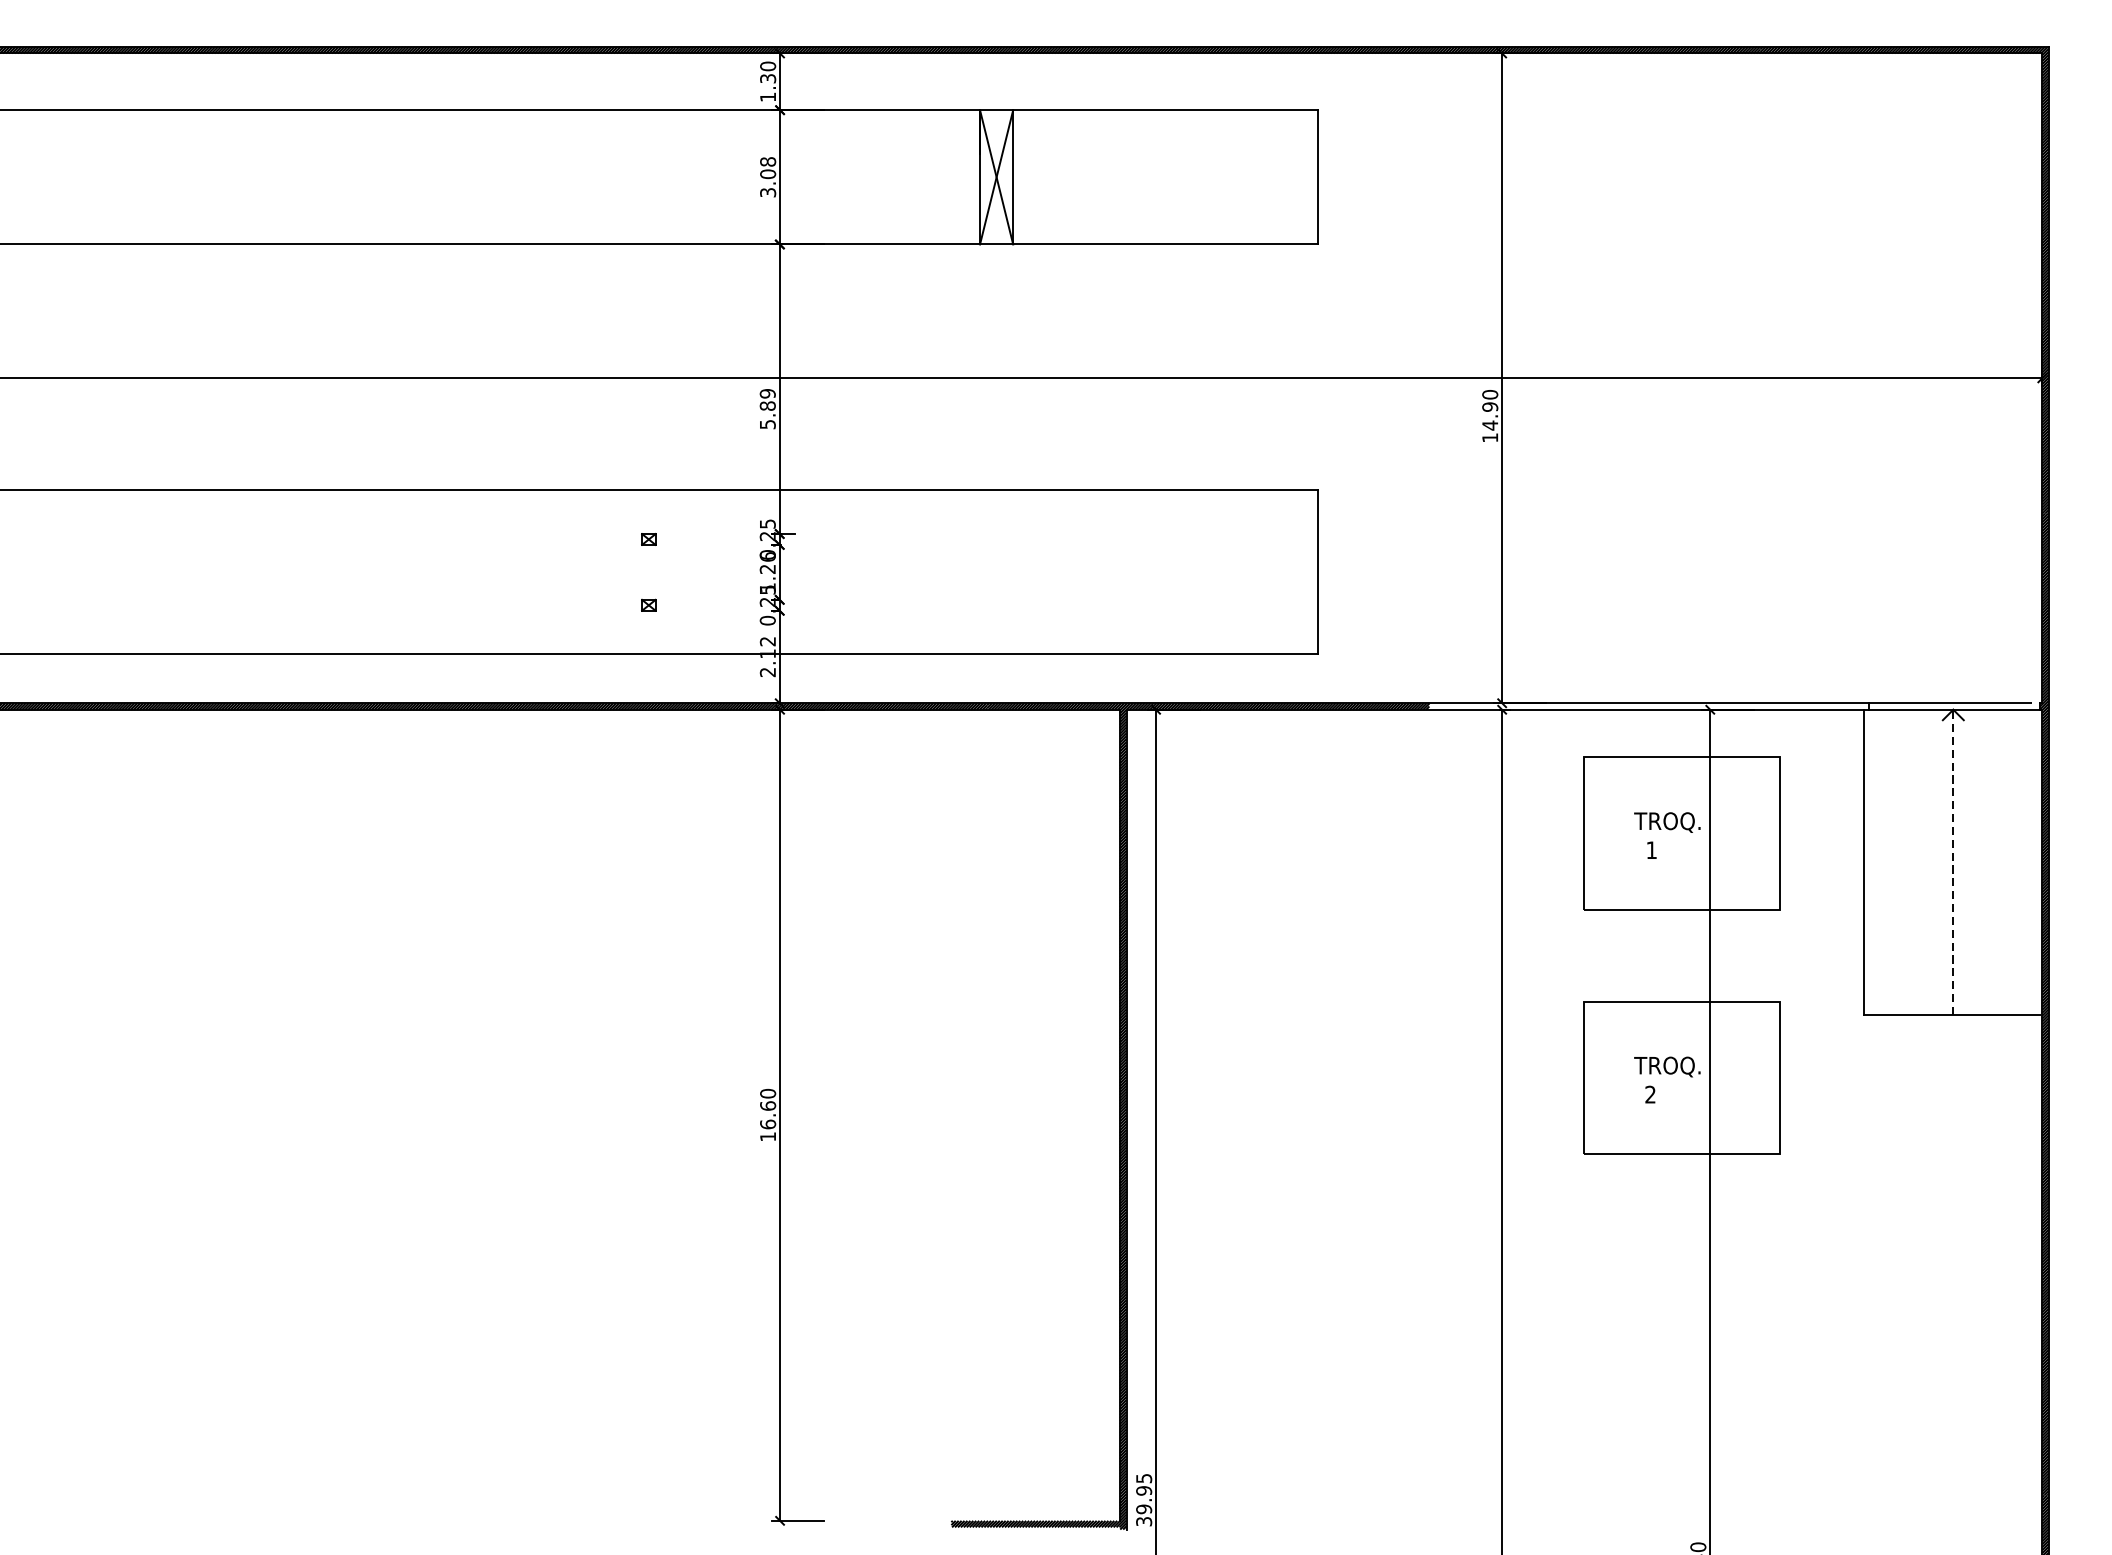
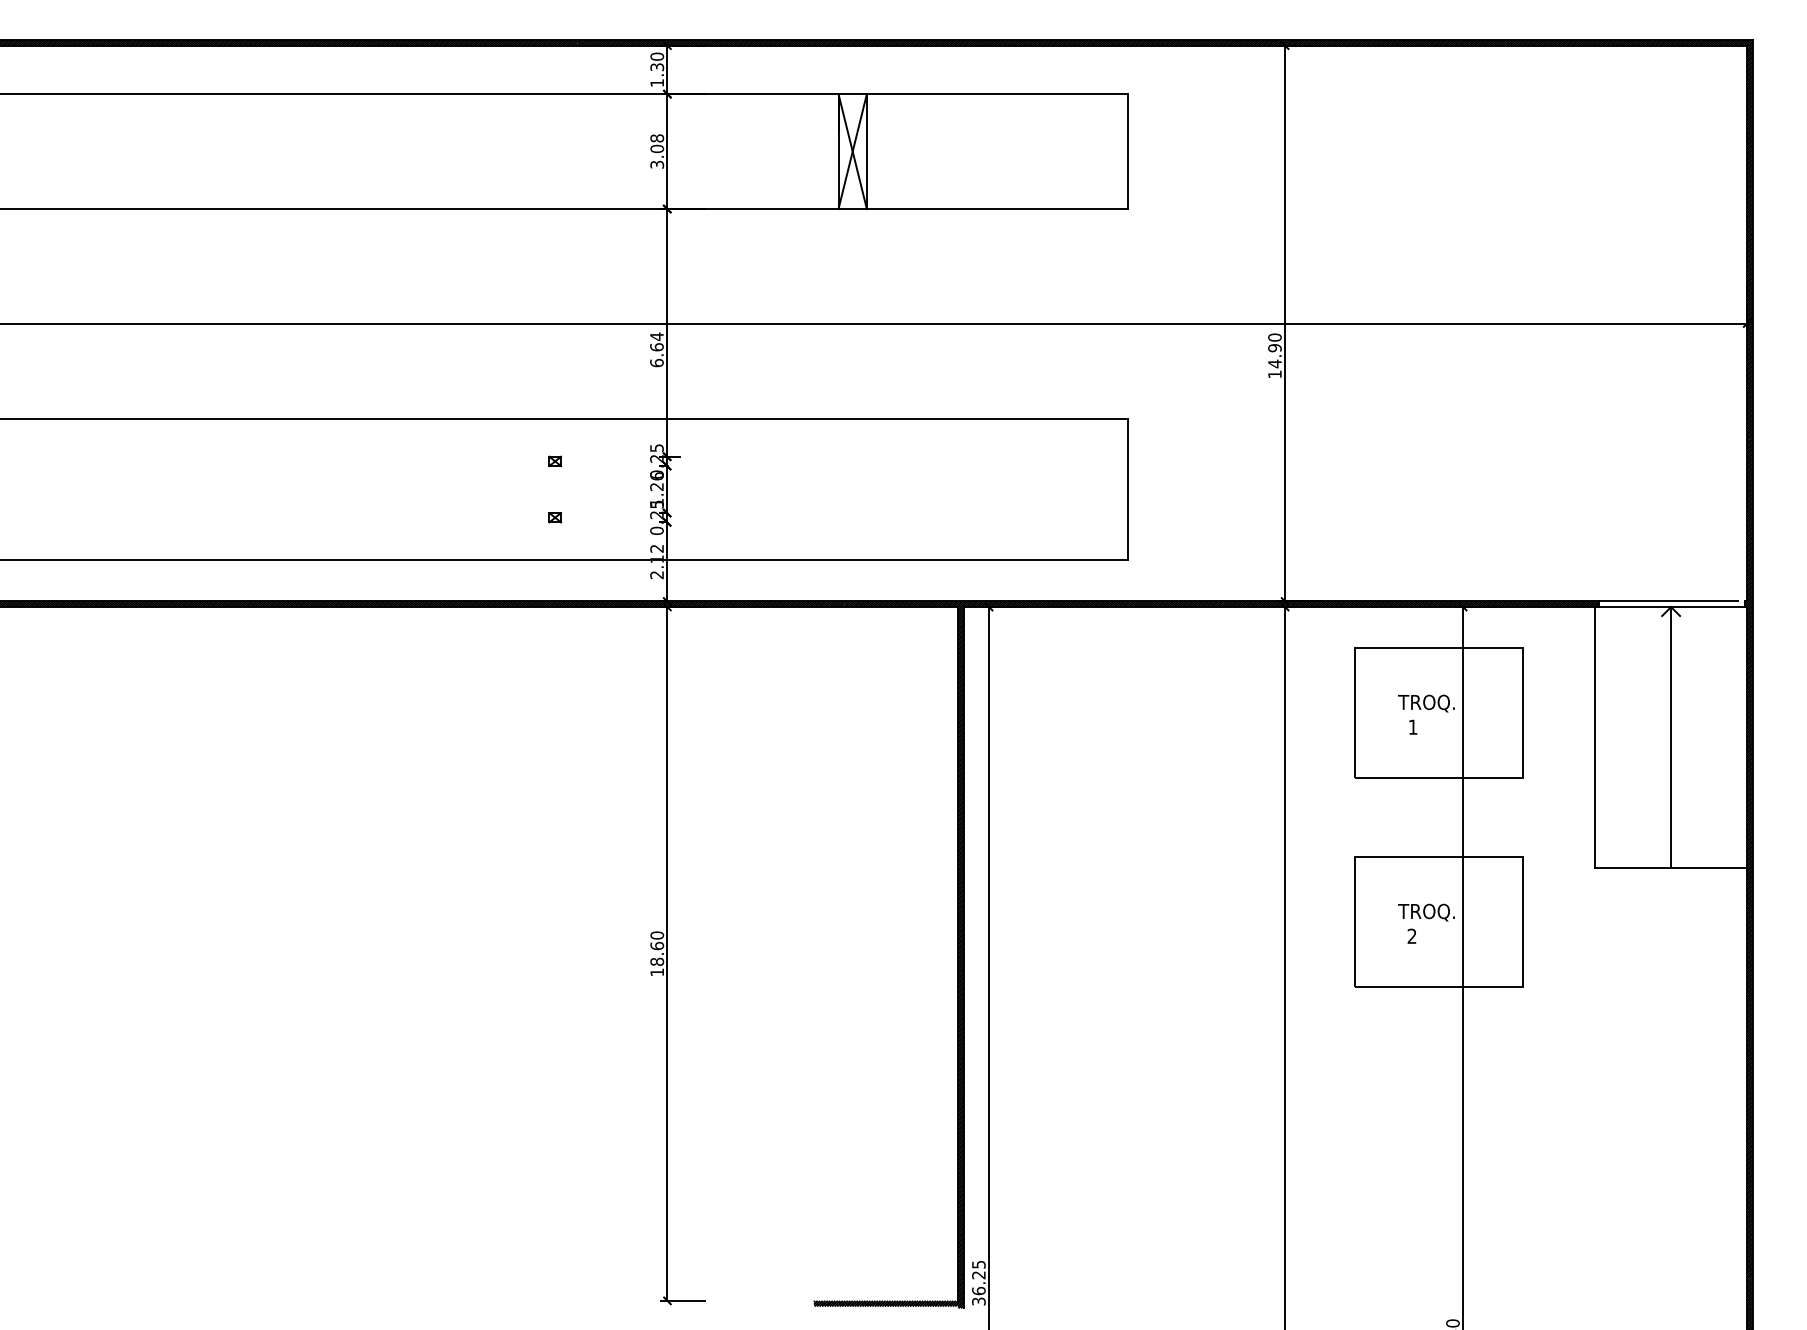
text: (767, 408) -> (656, 349), 5.89 -> 6.64
hatch: (1648, 706) -> (1410, 604), added
line: (1953, 862) -> (1671, 737), dashed -> solid
text: (767, 1124) -> (656, 961), 16.60 -> 18.60
text: (1143, 1500) -> (978, 1283), 39.95 -> 36.25

